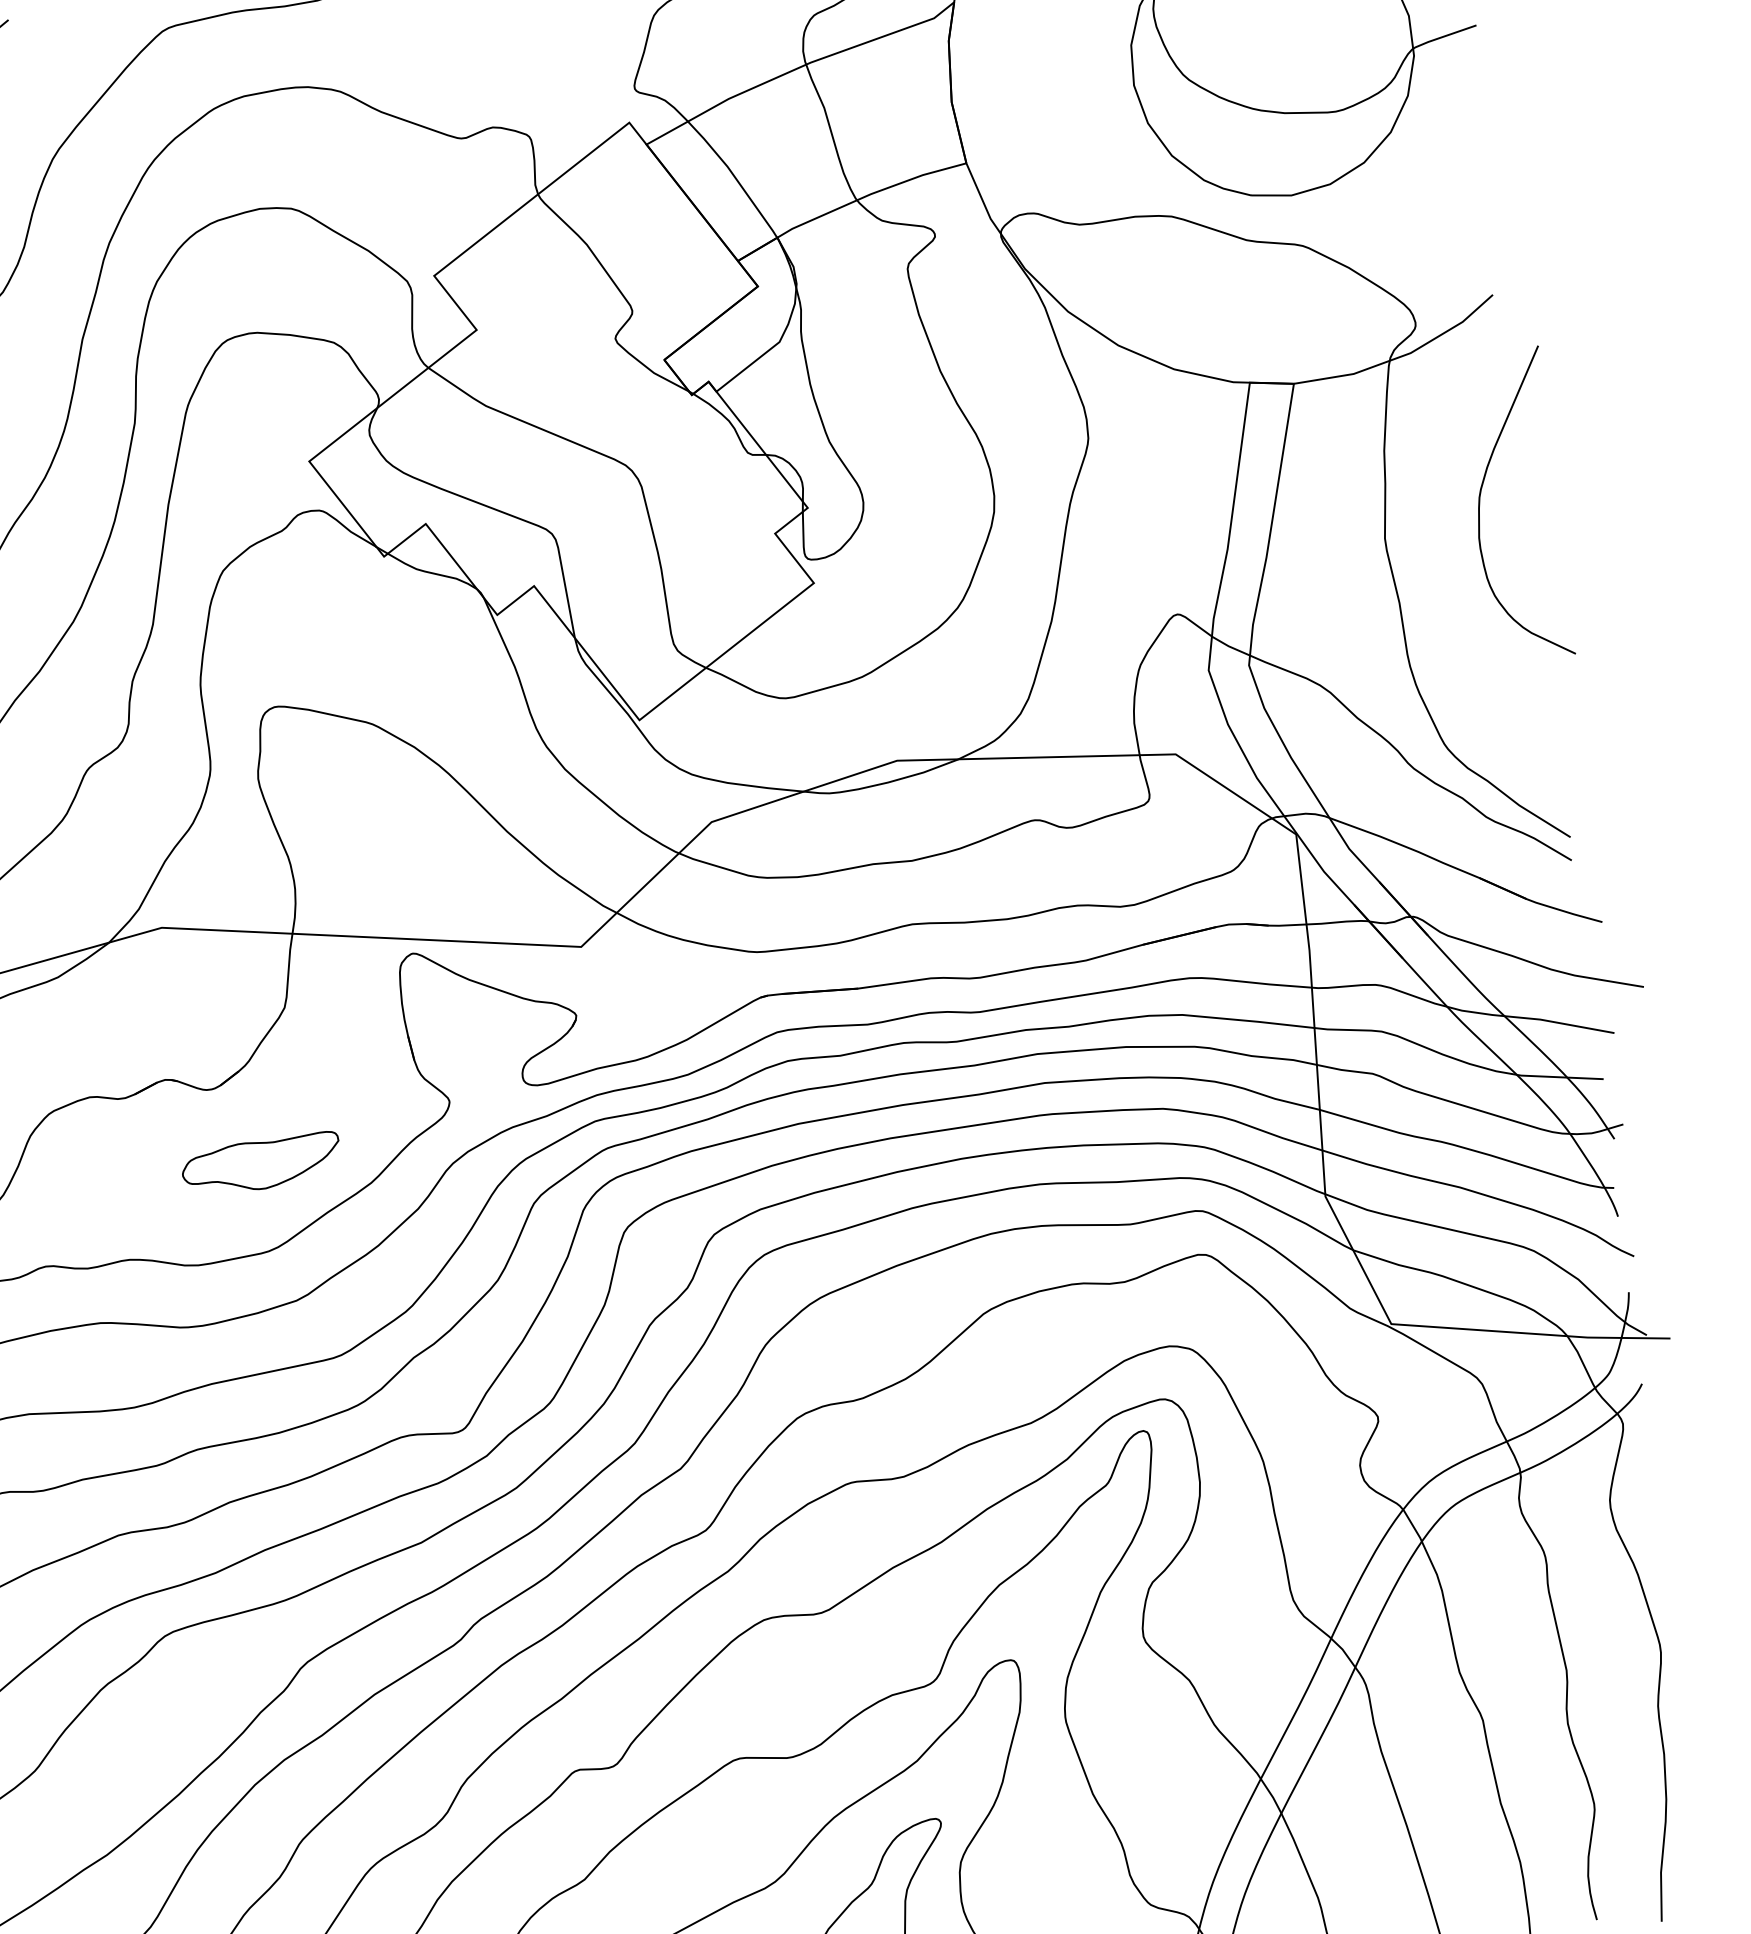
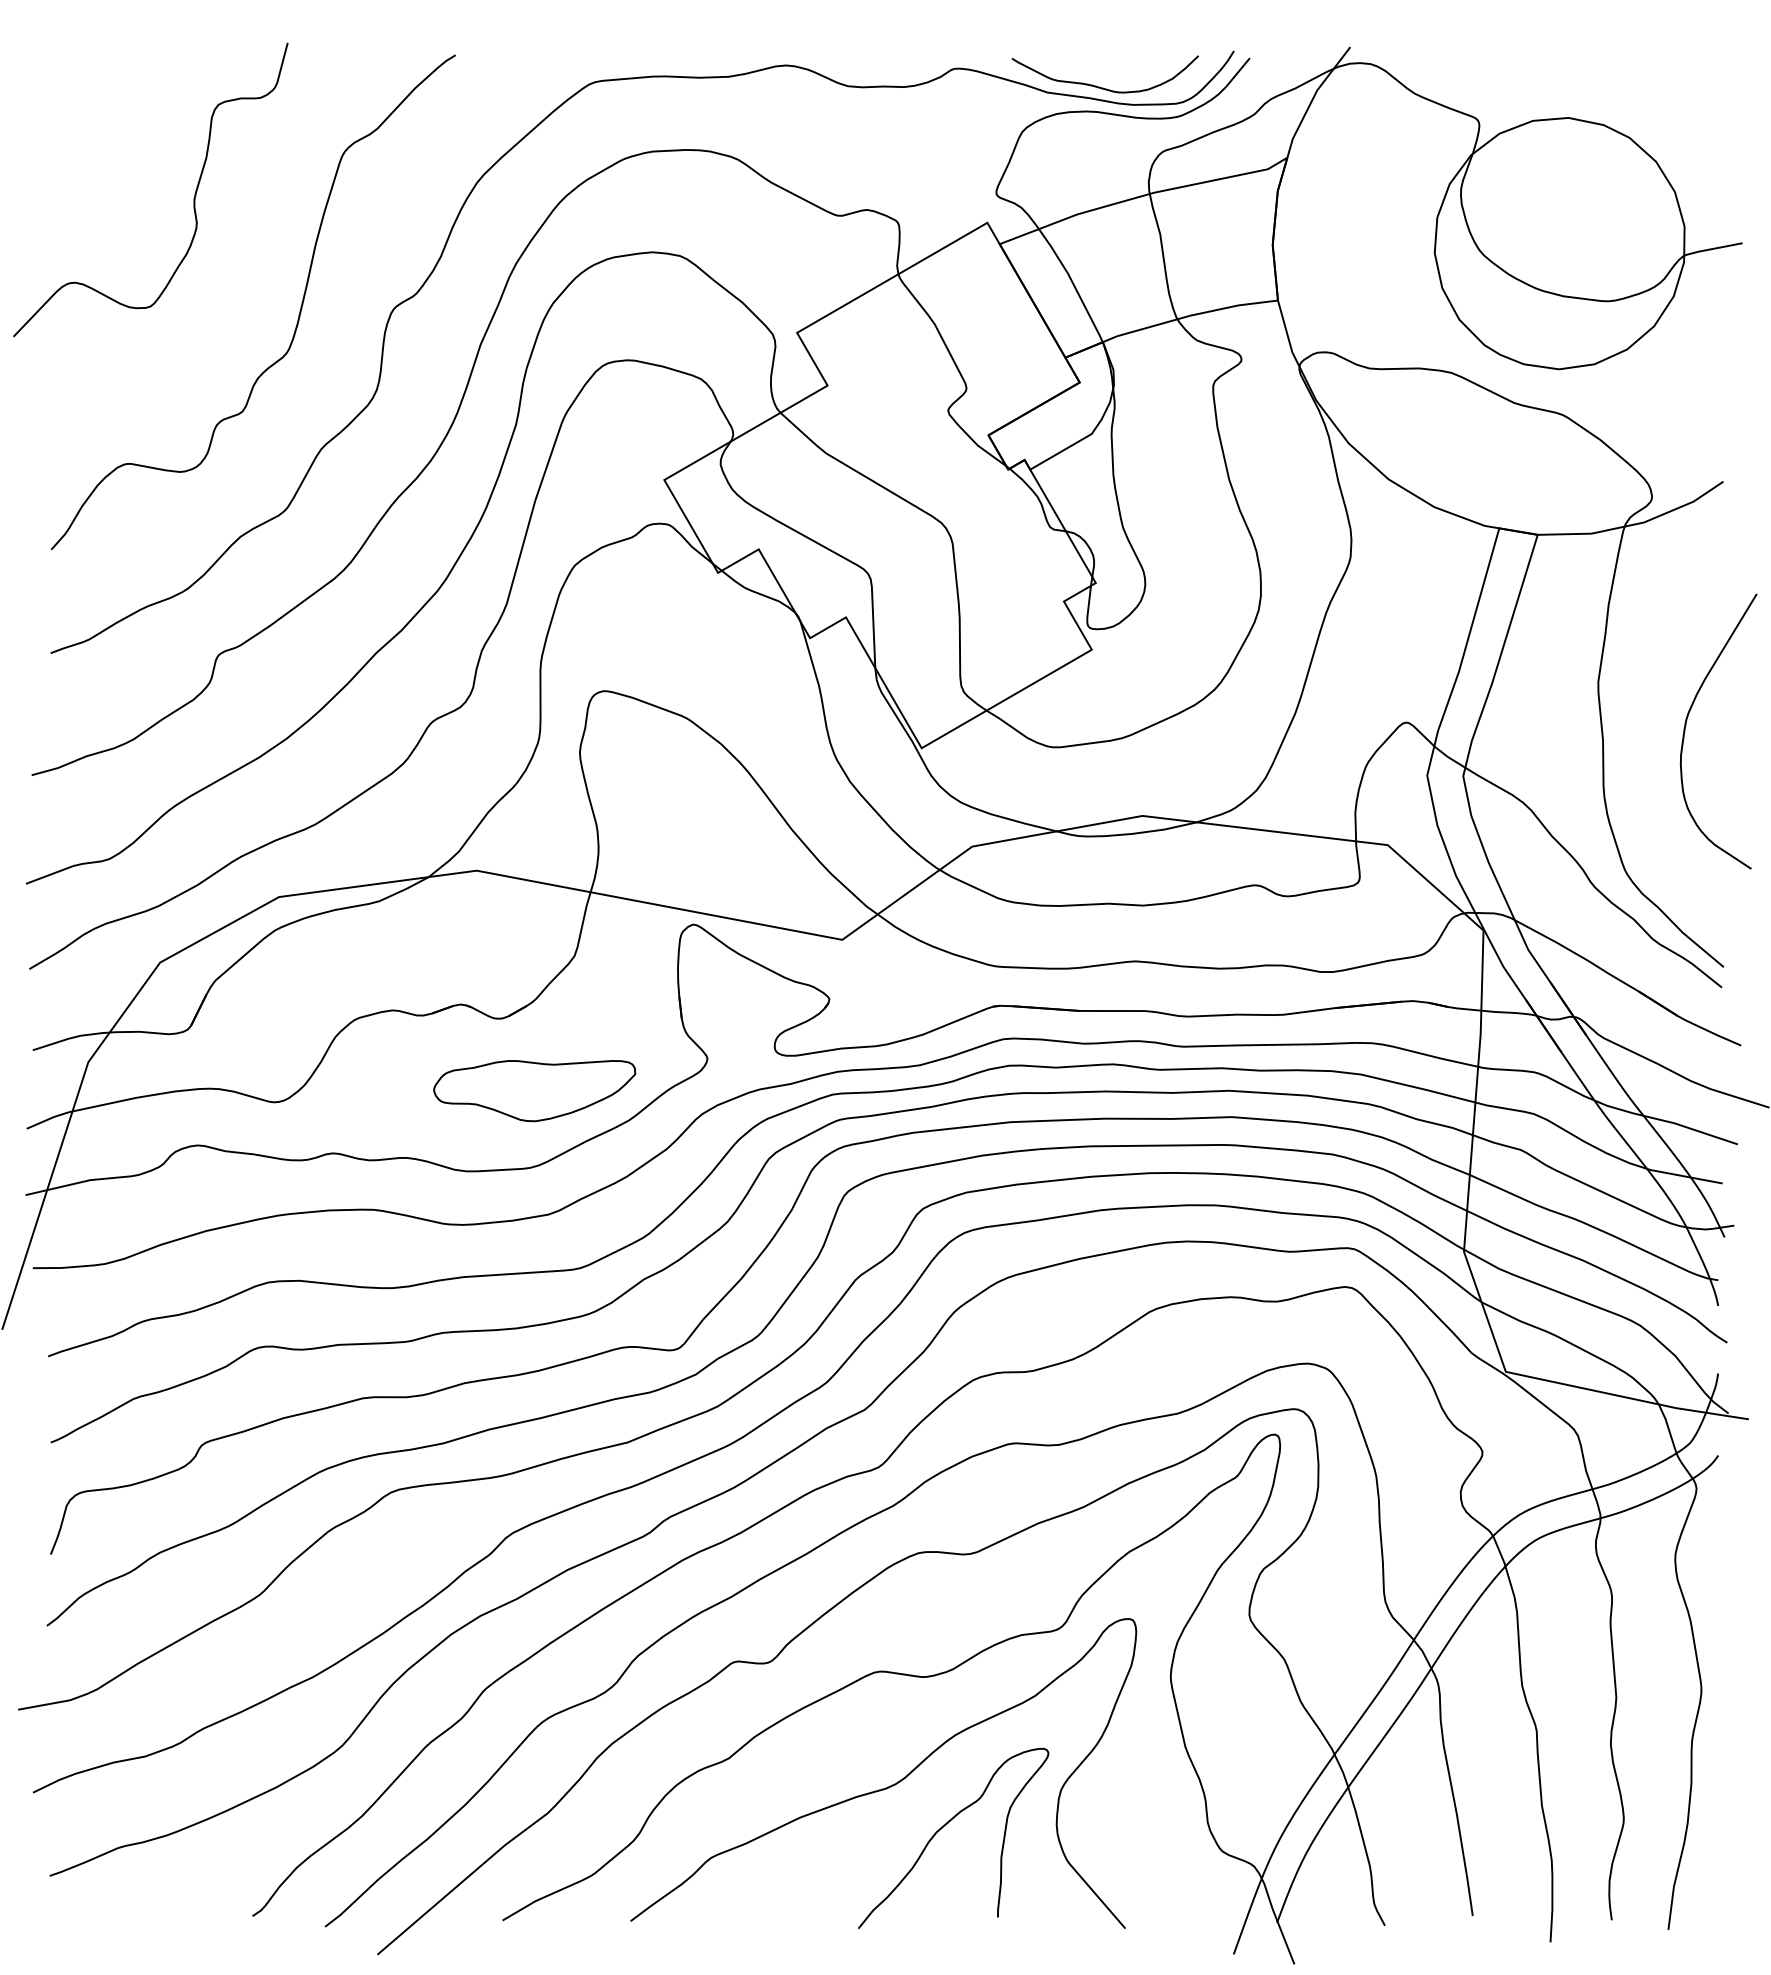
curve: (1480, 503) -> (1686, 725), moved
part: (261, 1165) -> (534, 1091), size x1.43

